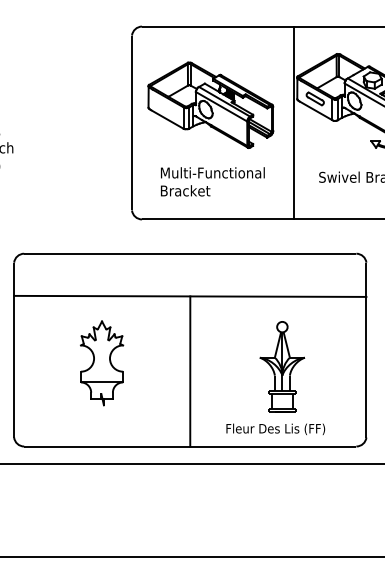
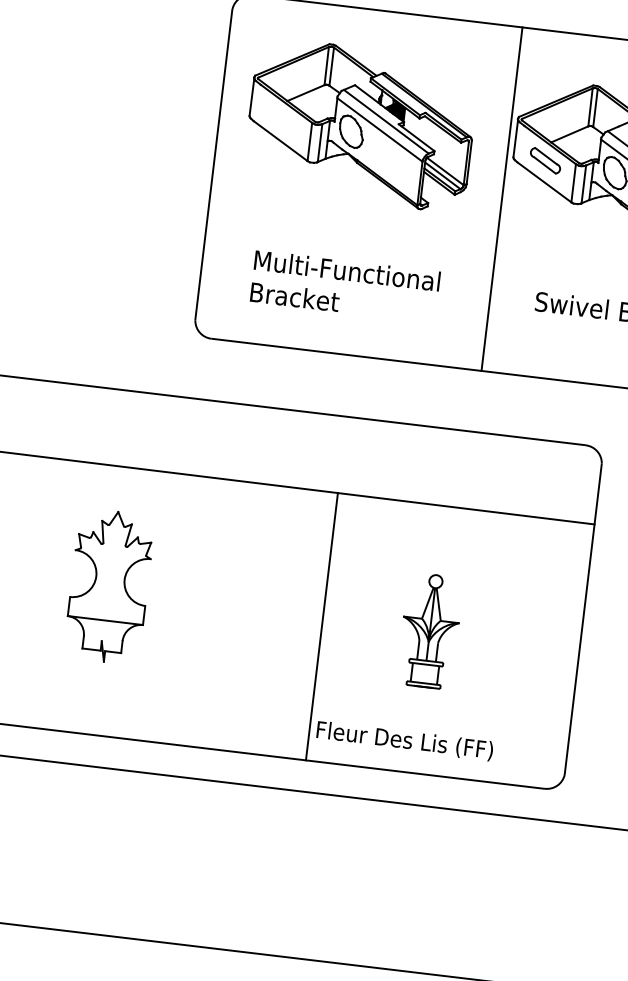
part: (210, 104) -> (360, 123), moved
part: (282, 366) -> (430, 630), size x0.7
line: (190, 371) -> (322, 626), moved

